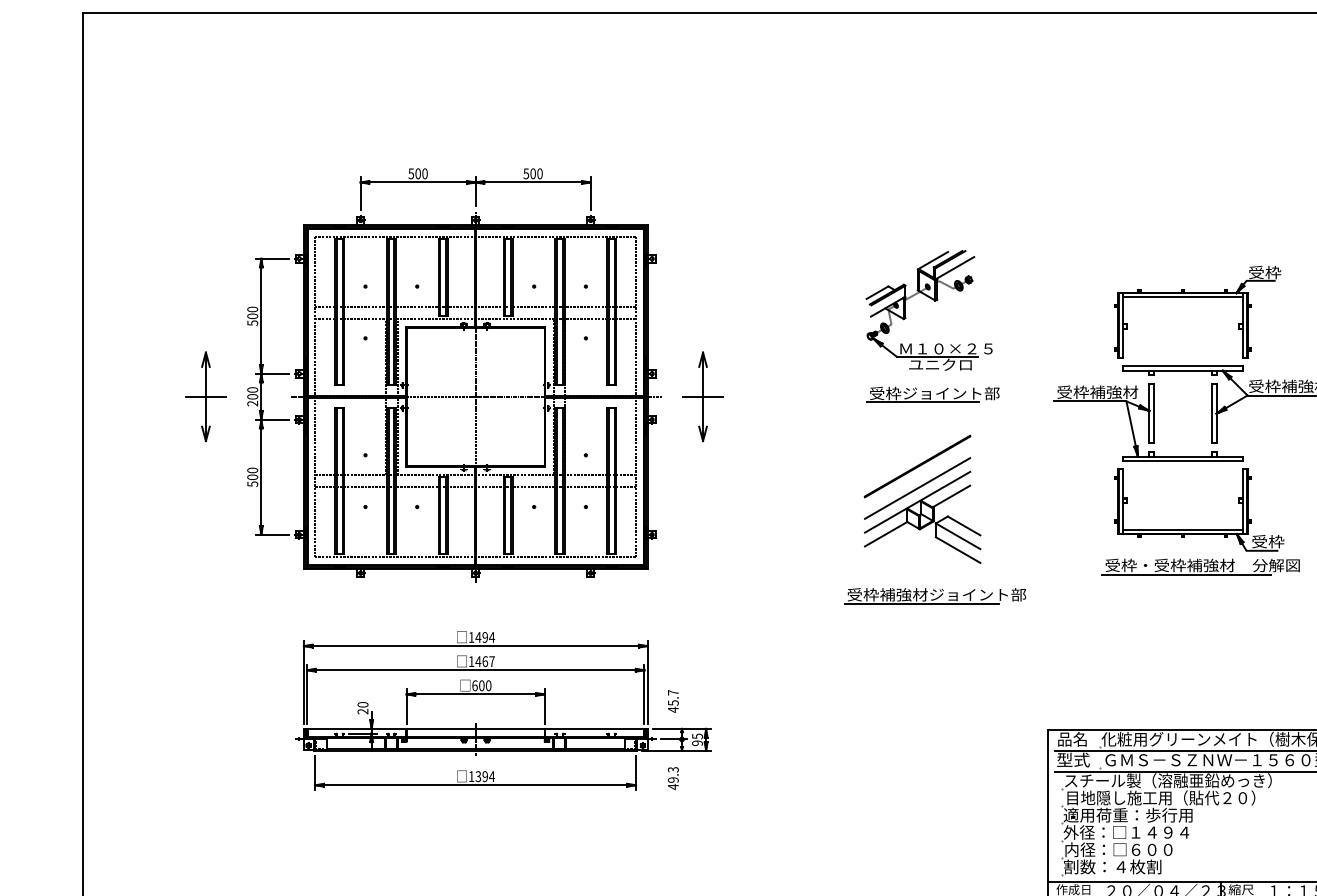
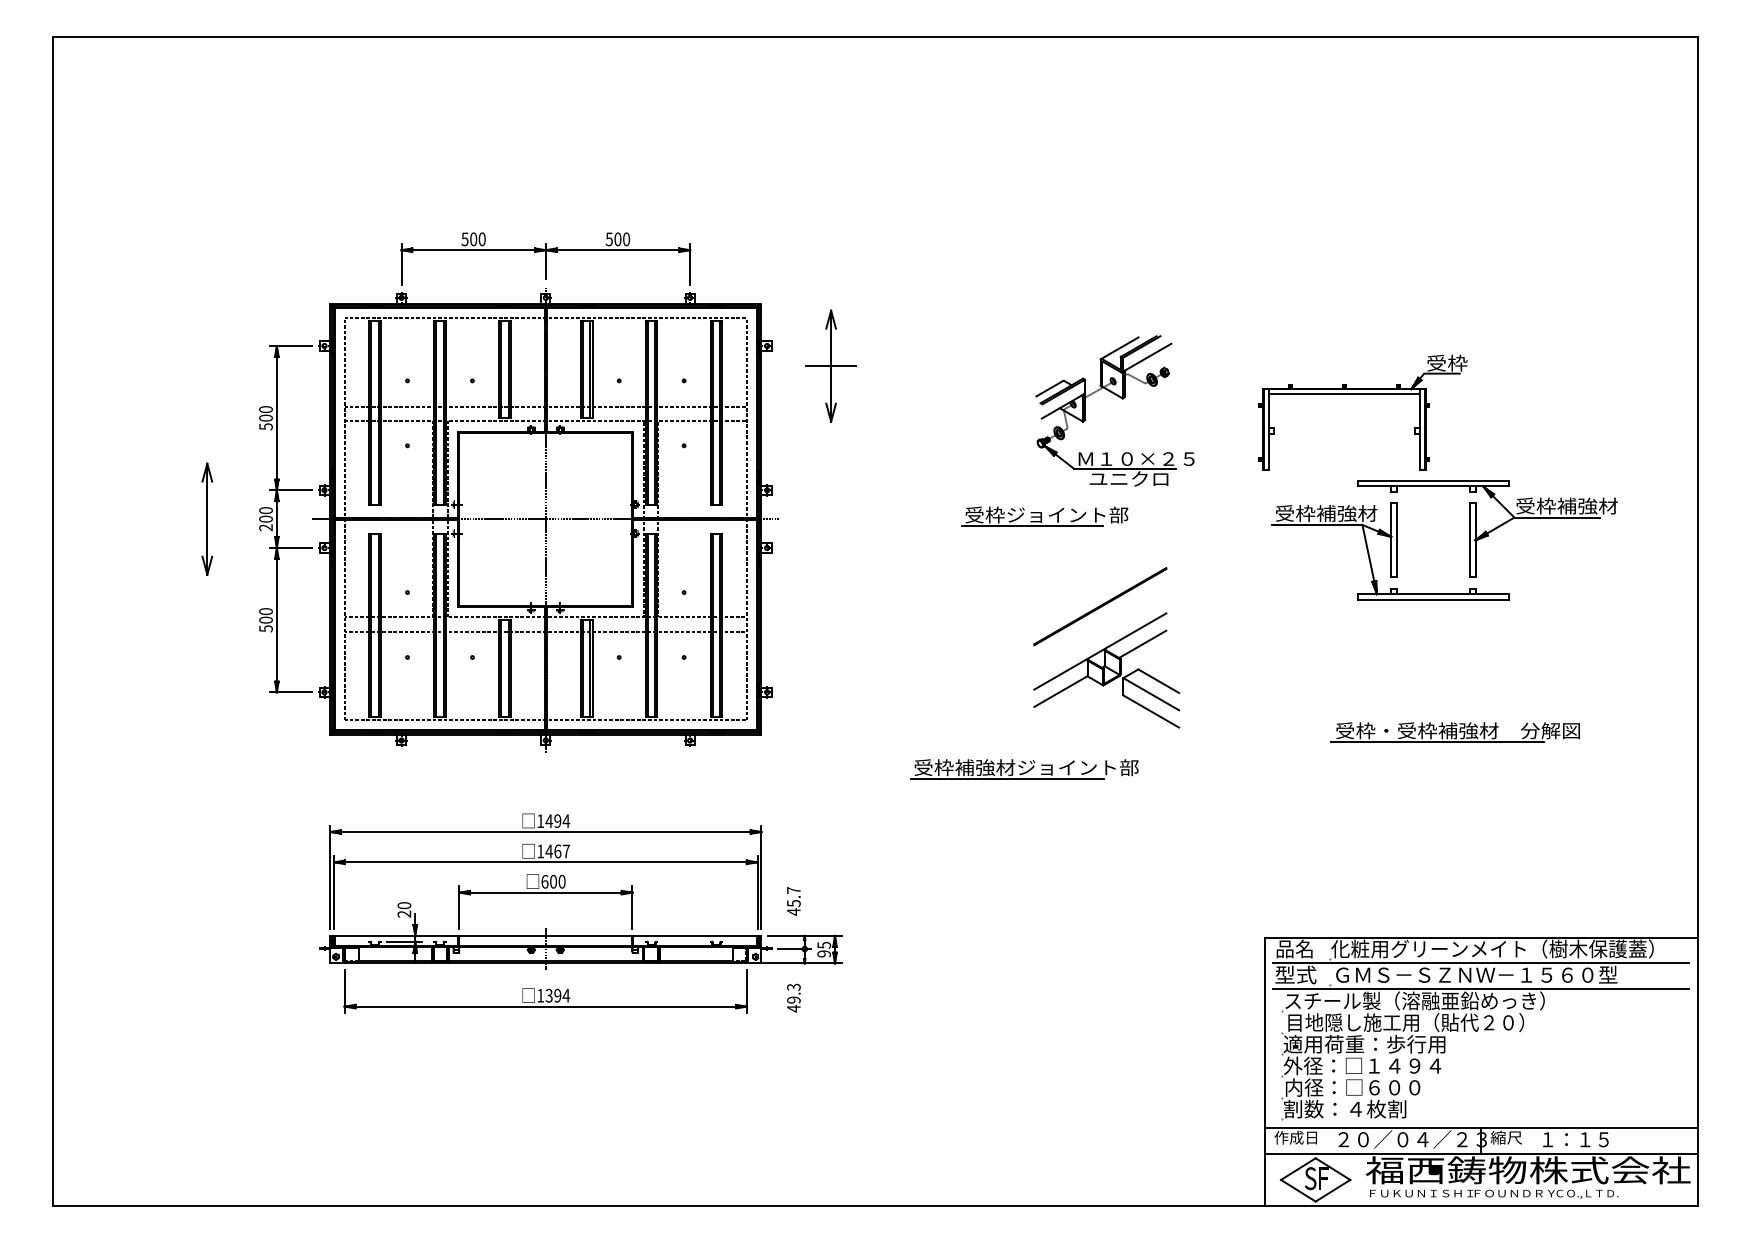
part: (1197, 297) -> (1362, 394), moved
part: (932, 394) -> (1044, 516), moved
part: (702, 396) -> (830, 365), moved
line: (206, 397) -> (207, 519), removed
line: (917, 488) -> (1100, 634), removed
part: (1199, 529) -> (1453, 685), removed
part: (935, 596) -> (1024, 769), moved

